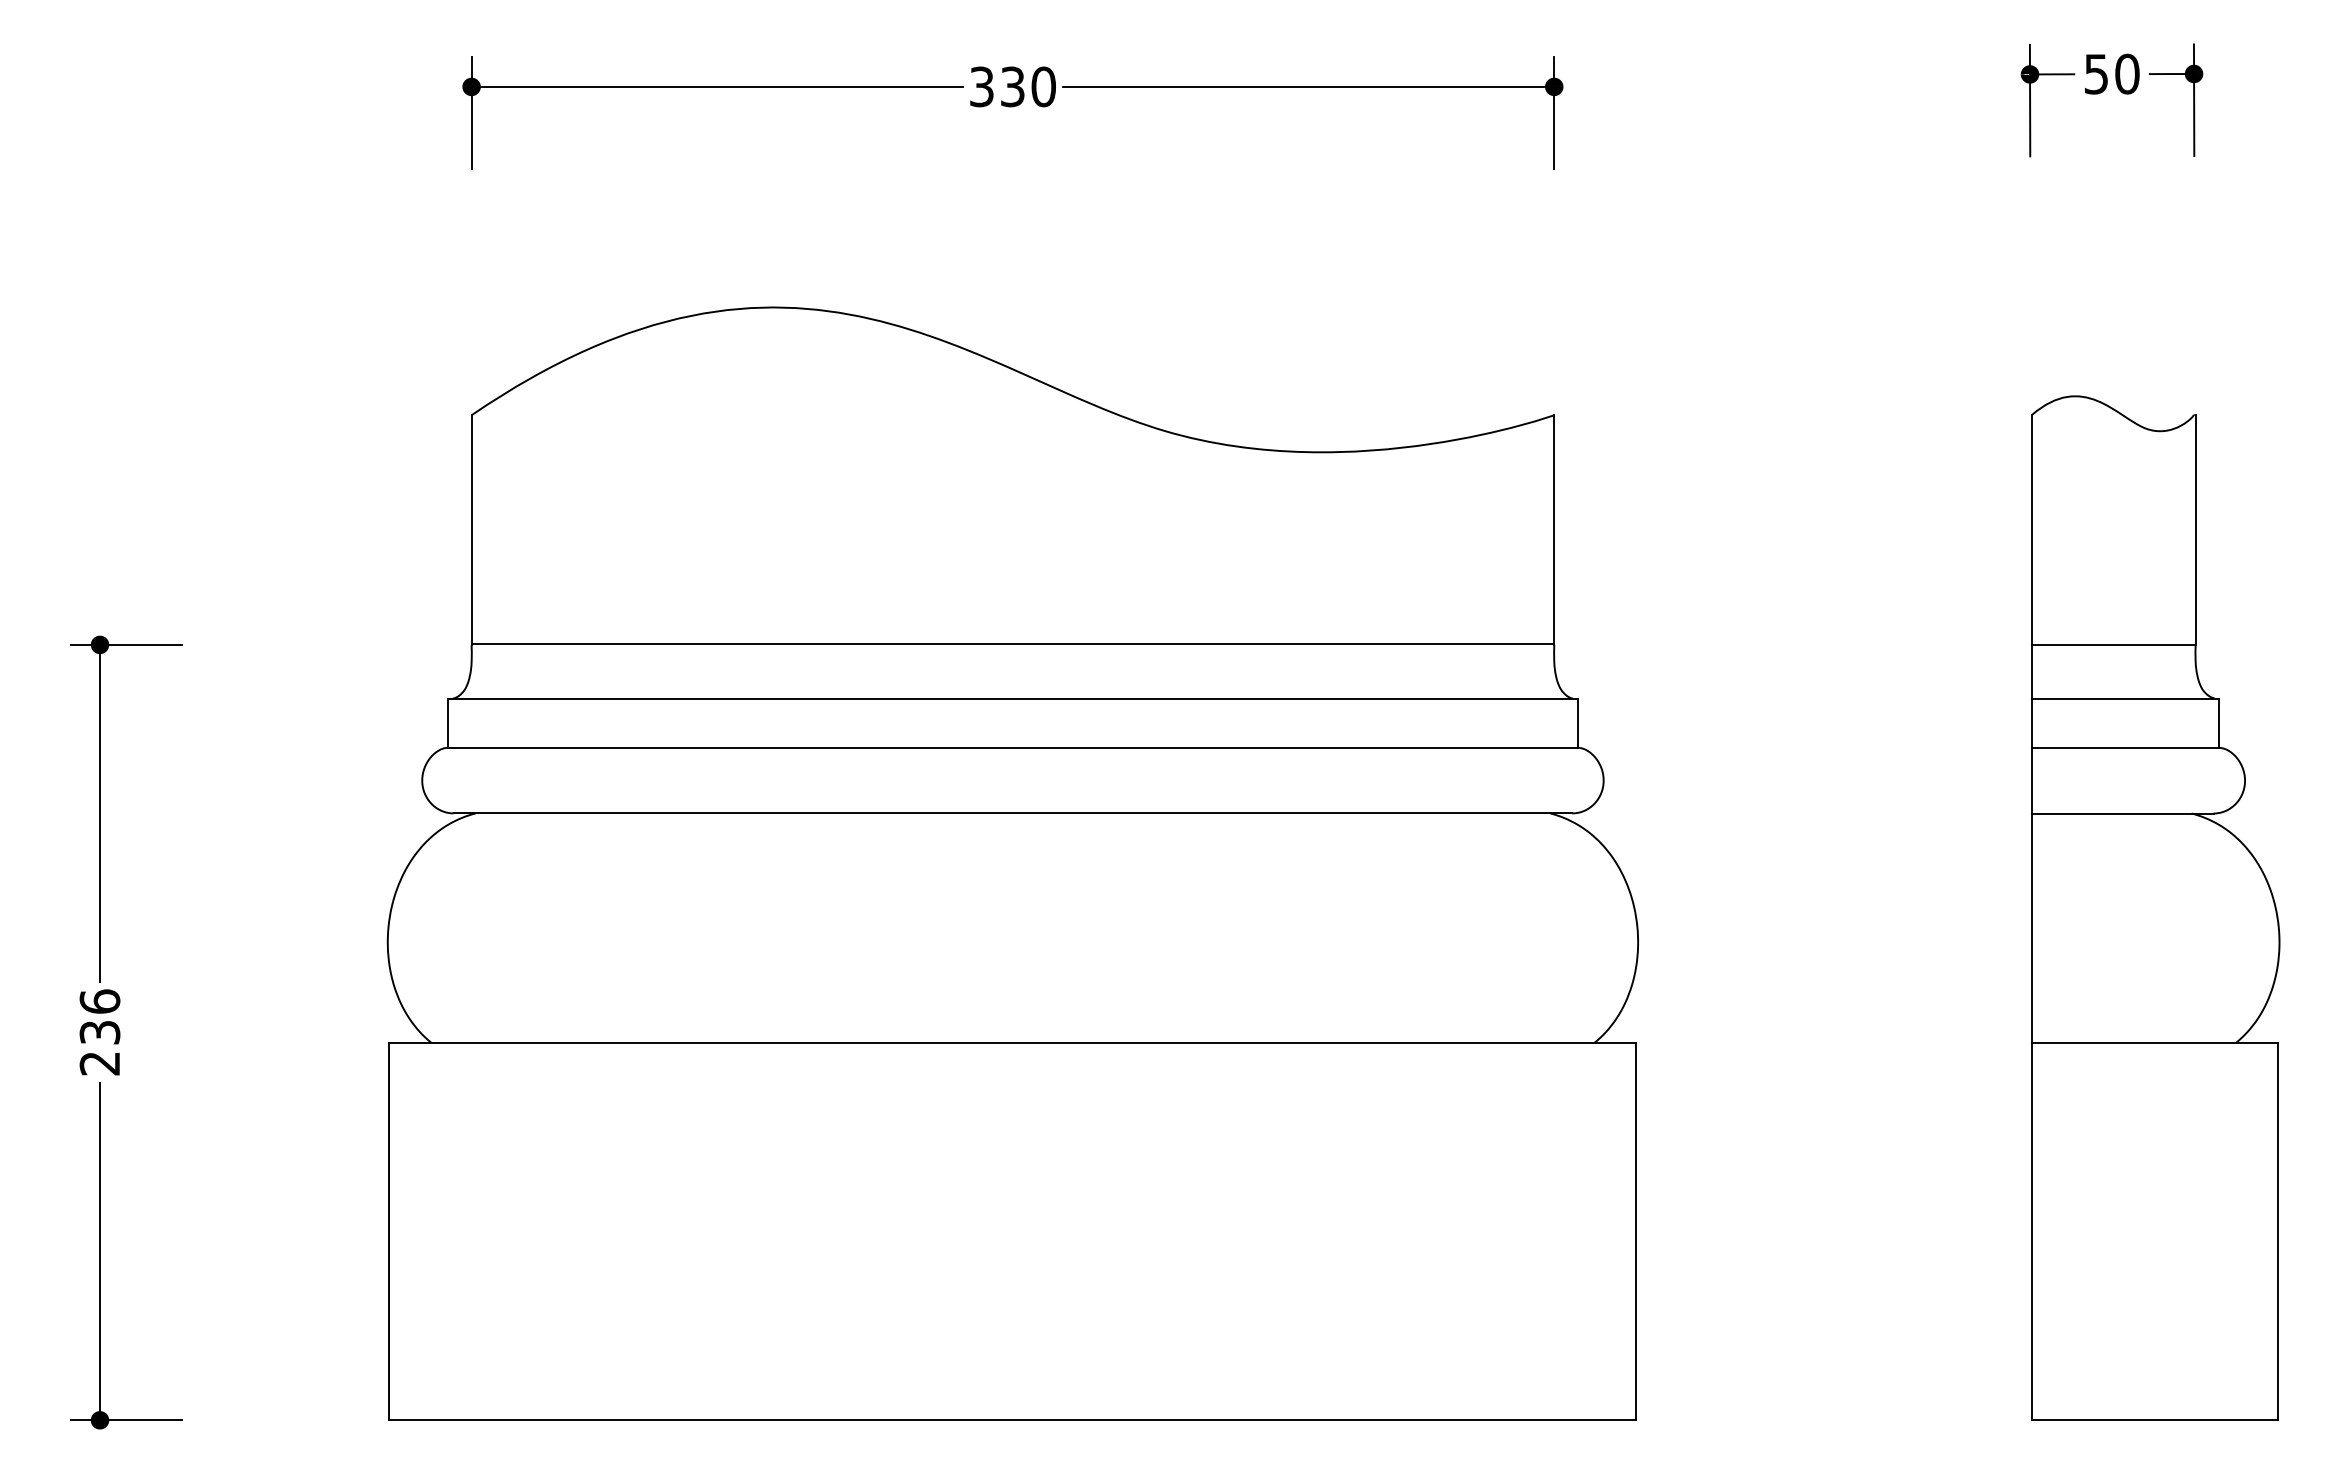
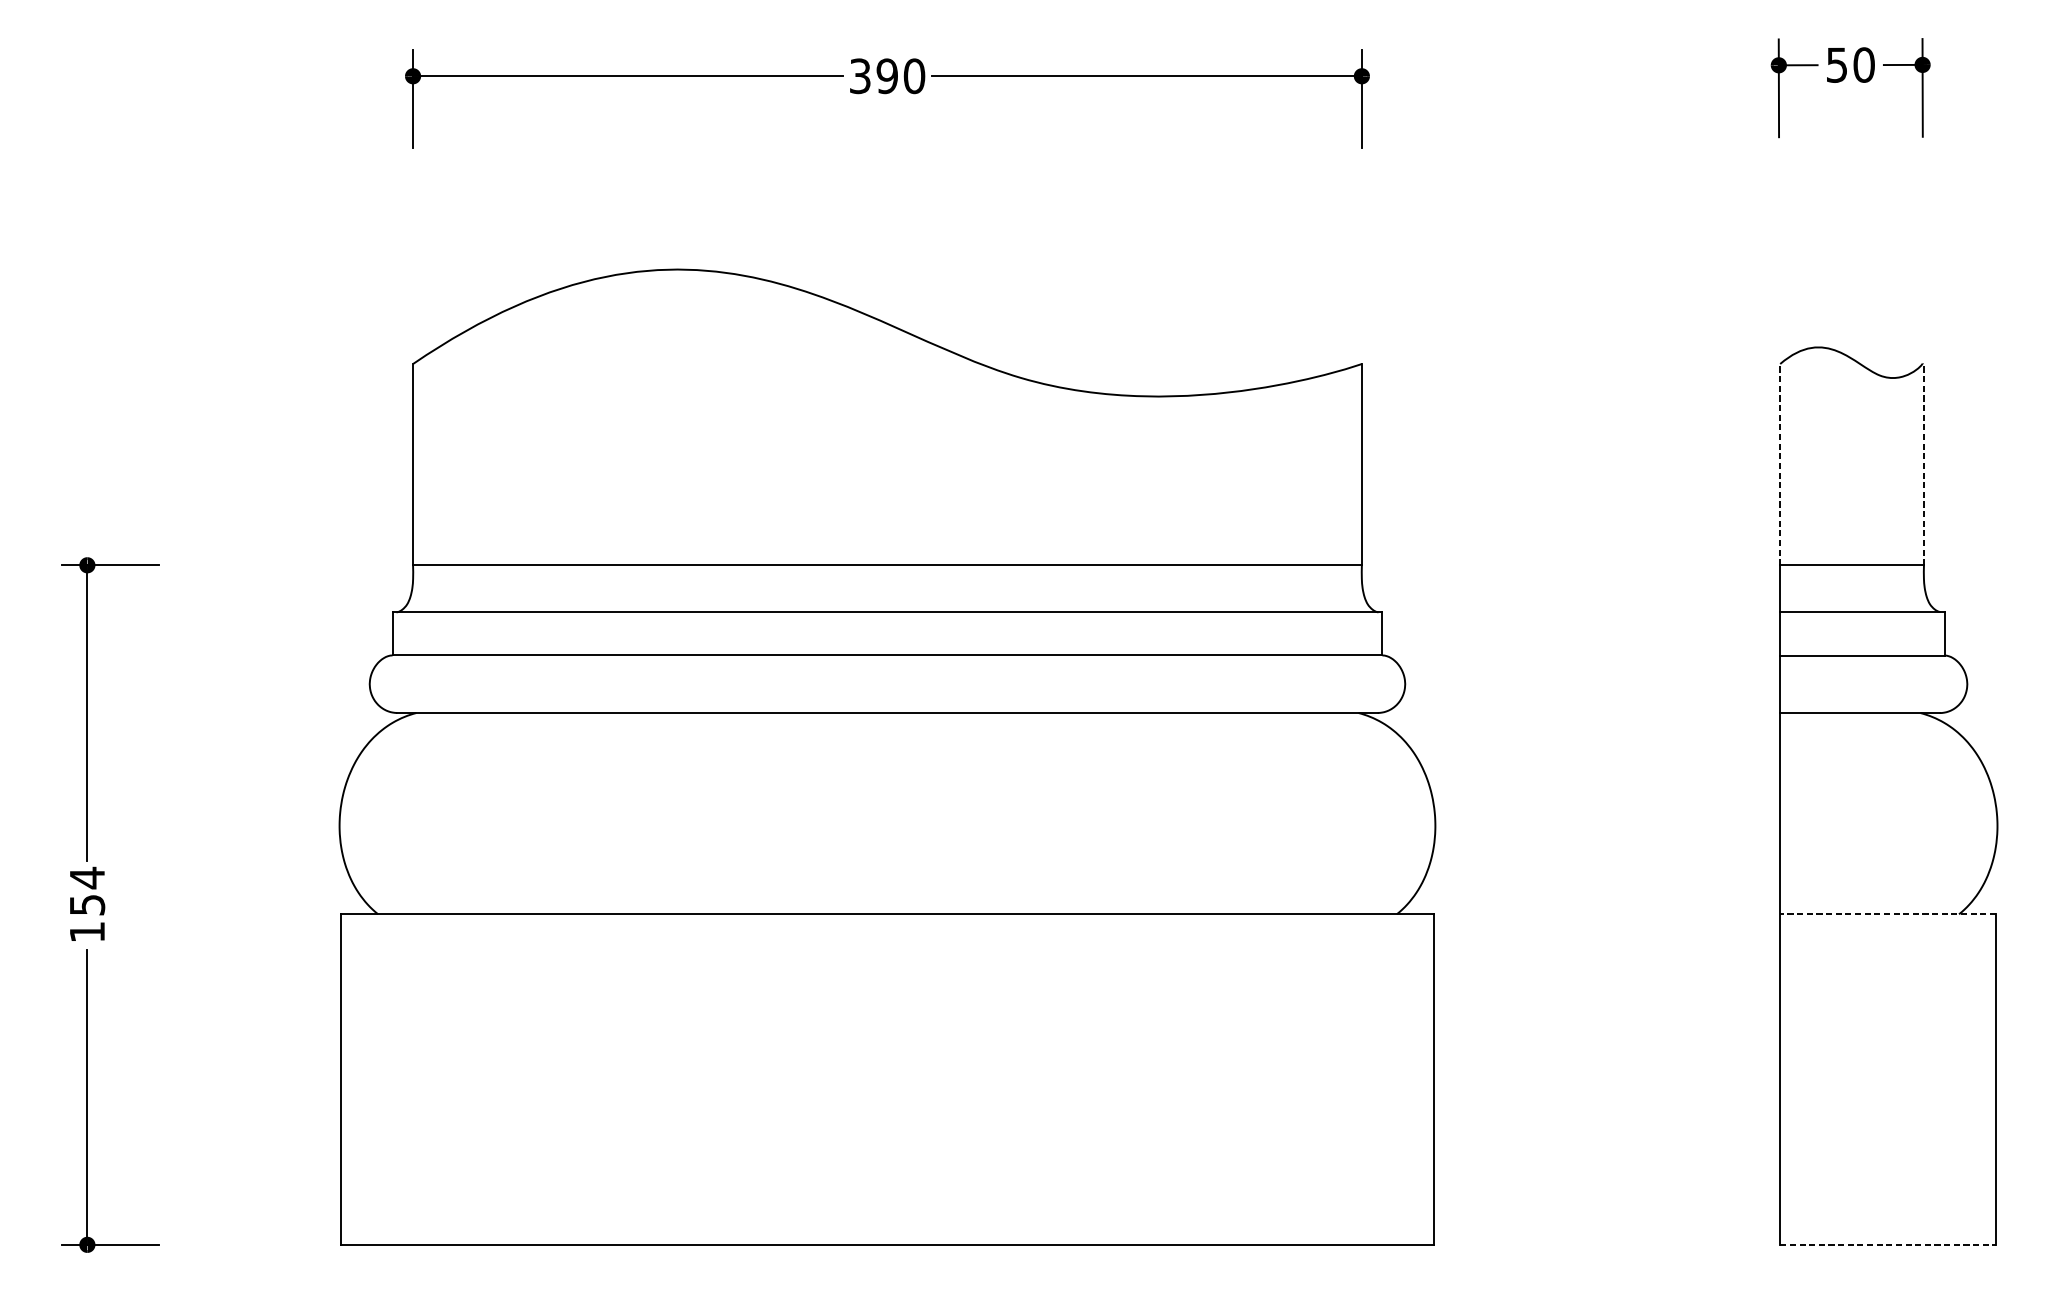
text: (1012, 86) -> (887, 75), 330 -> 390
line: (2031, 530) -> (1780, 465), solid -> dashed
line: (2195, 530) -> (1923, 465), solid -> dashed
text: (99, 1032) -> (86, 904), 236 -> 154
line: (2154, 1043) -> (1887, 914), solid -> dashed
line: (2155, 1420) -> (1888, 1245), solid -> dashed

